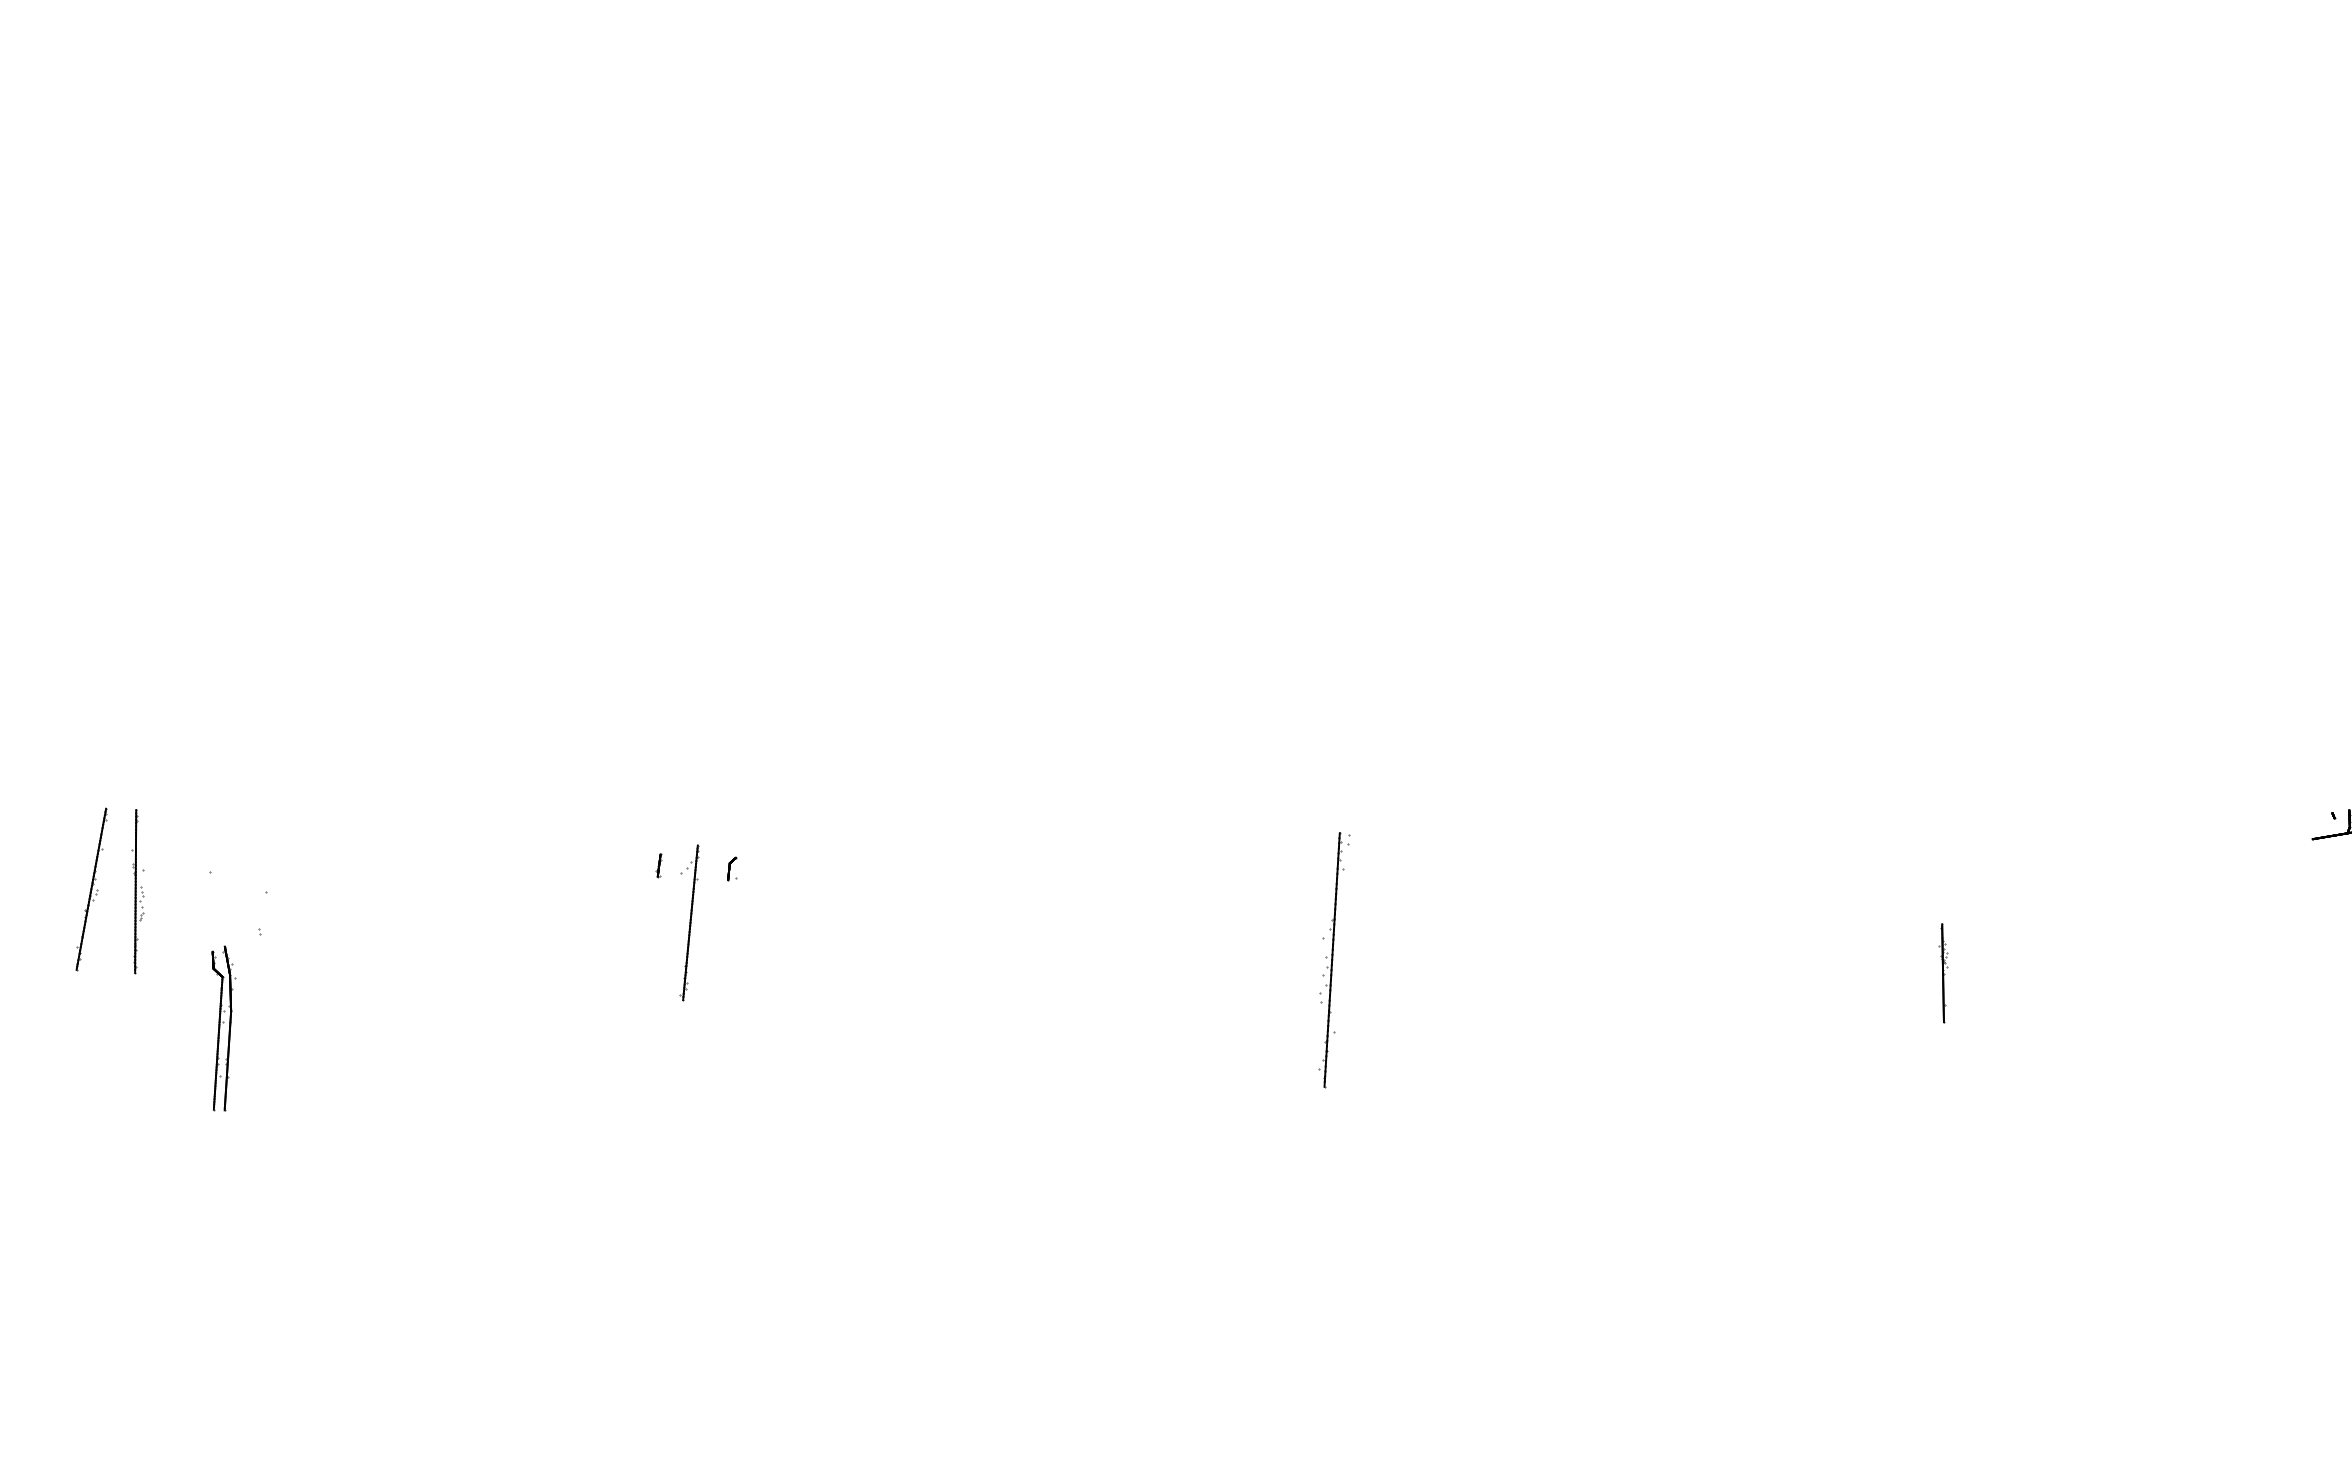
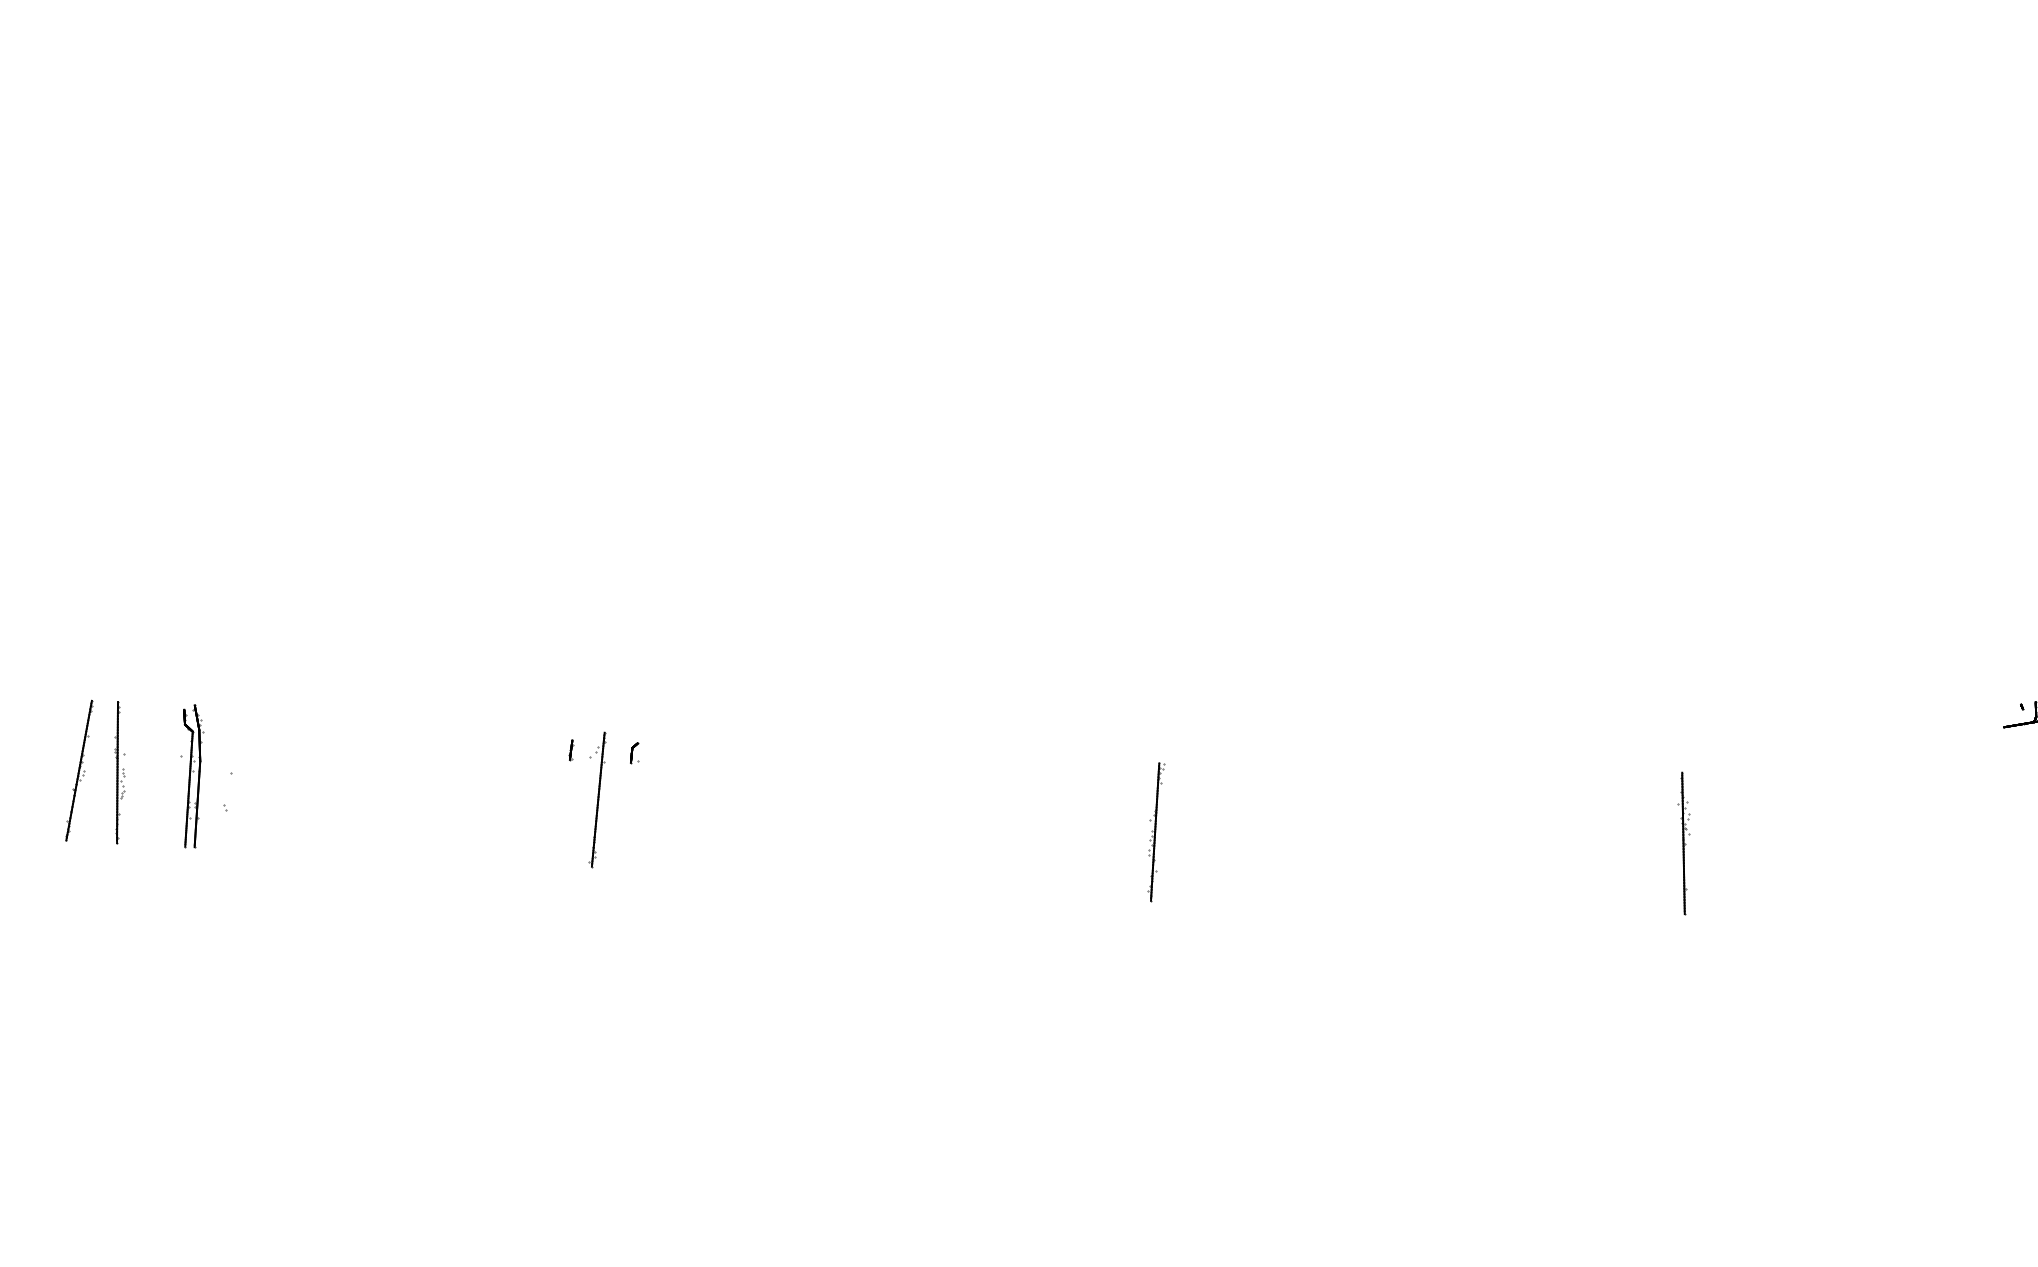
part: (1334, 960) -> (1156, 832), size x0.62
part: (1942, 973) -> (1683, 843), size x1.67
part: (223, 1028) -> (193, 776), moved

